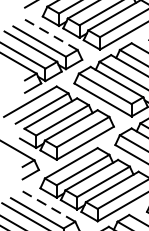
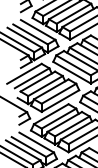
line: (51, 34) -> (38, 29), dashed -> solid
line: (48, 206) -> (36, 142), dashed -> solid

